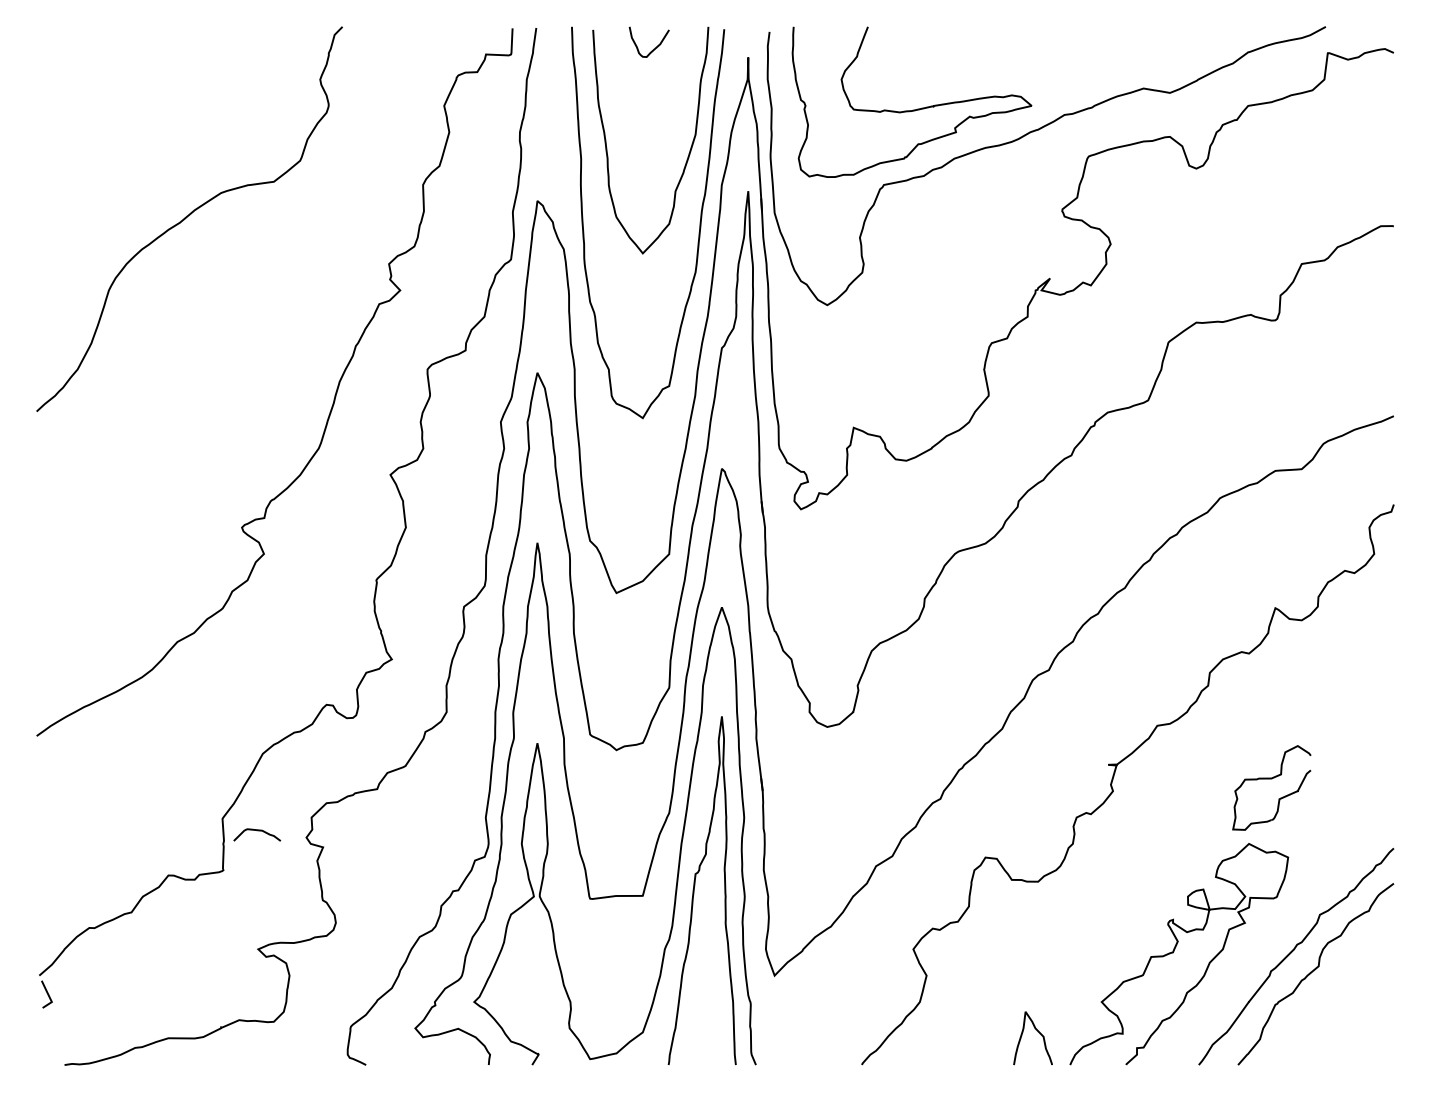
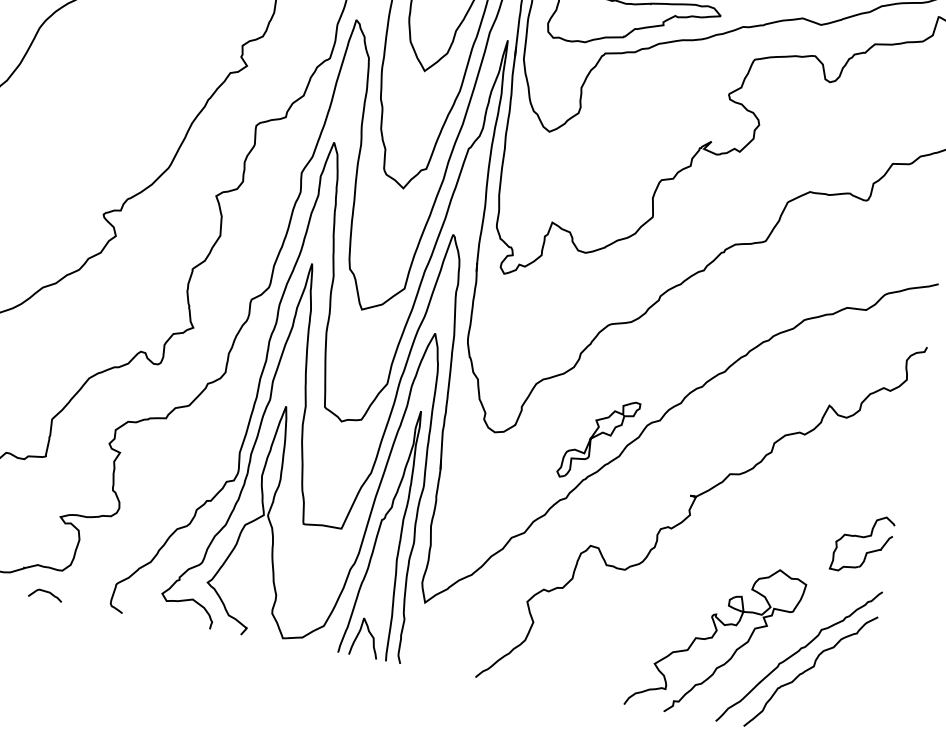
part: (969, 711) -> (598, 439), added
part: (1271, 779) -> (863, 537), moved
curve: (257, 831) -> (46, 592), moved
curve: (1038, 1032) -> (370, 634), moved

